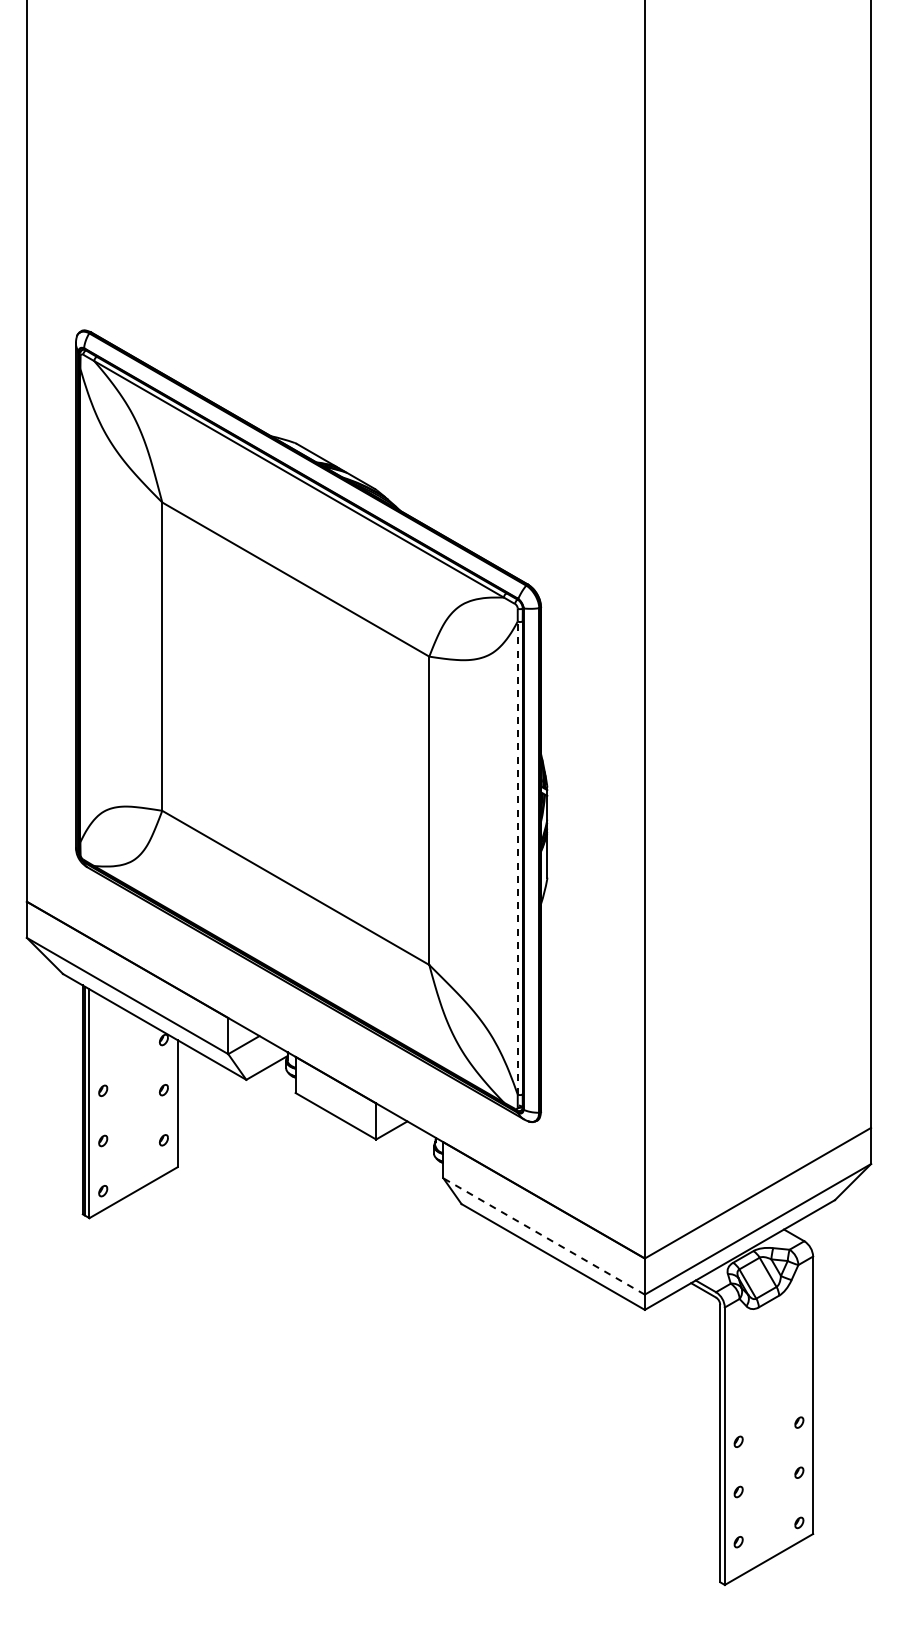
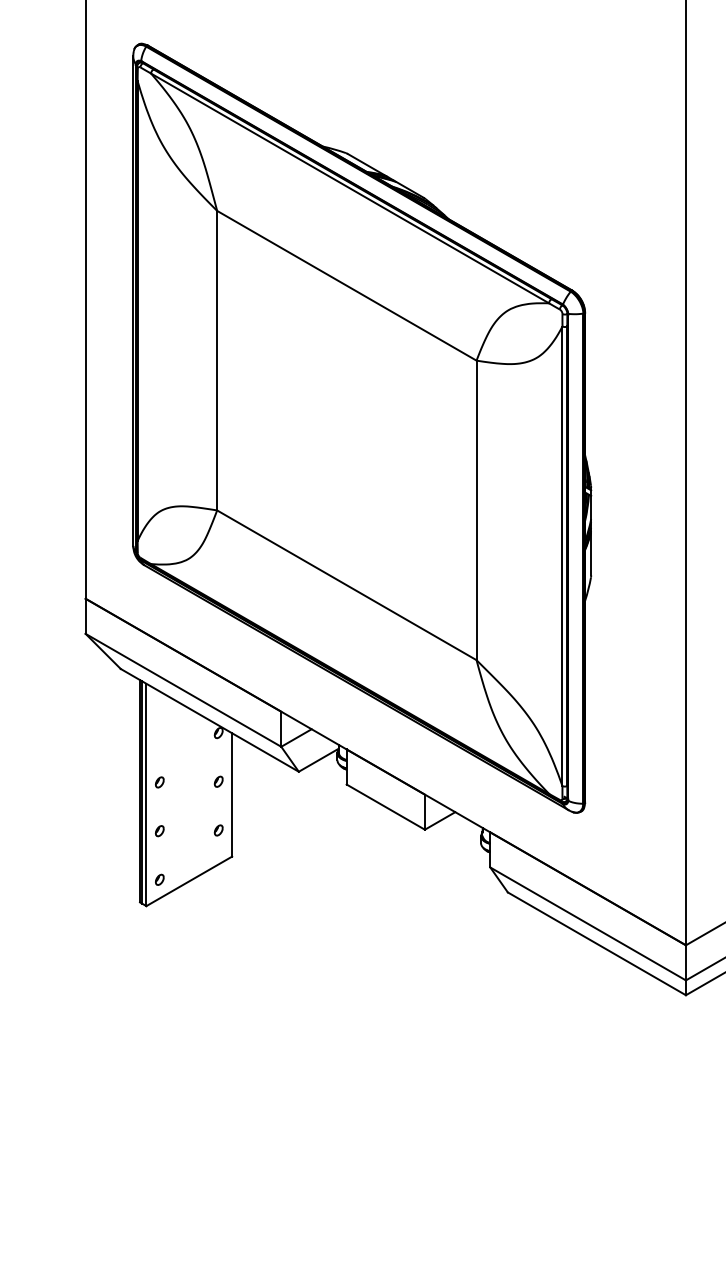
line: (517, 858) -> (562, 556), dashed -> solid
line: (543, 1236) -> (587, 923), dashed -> solid

